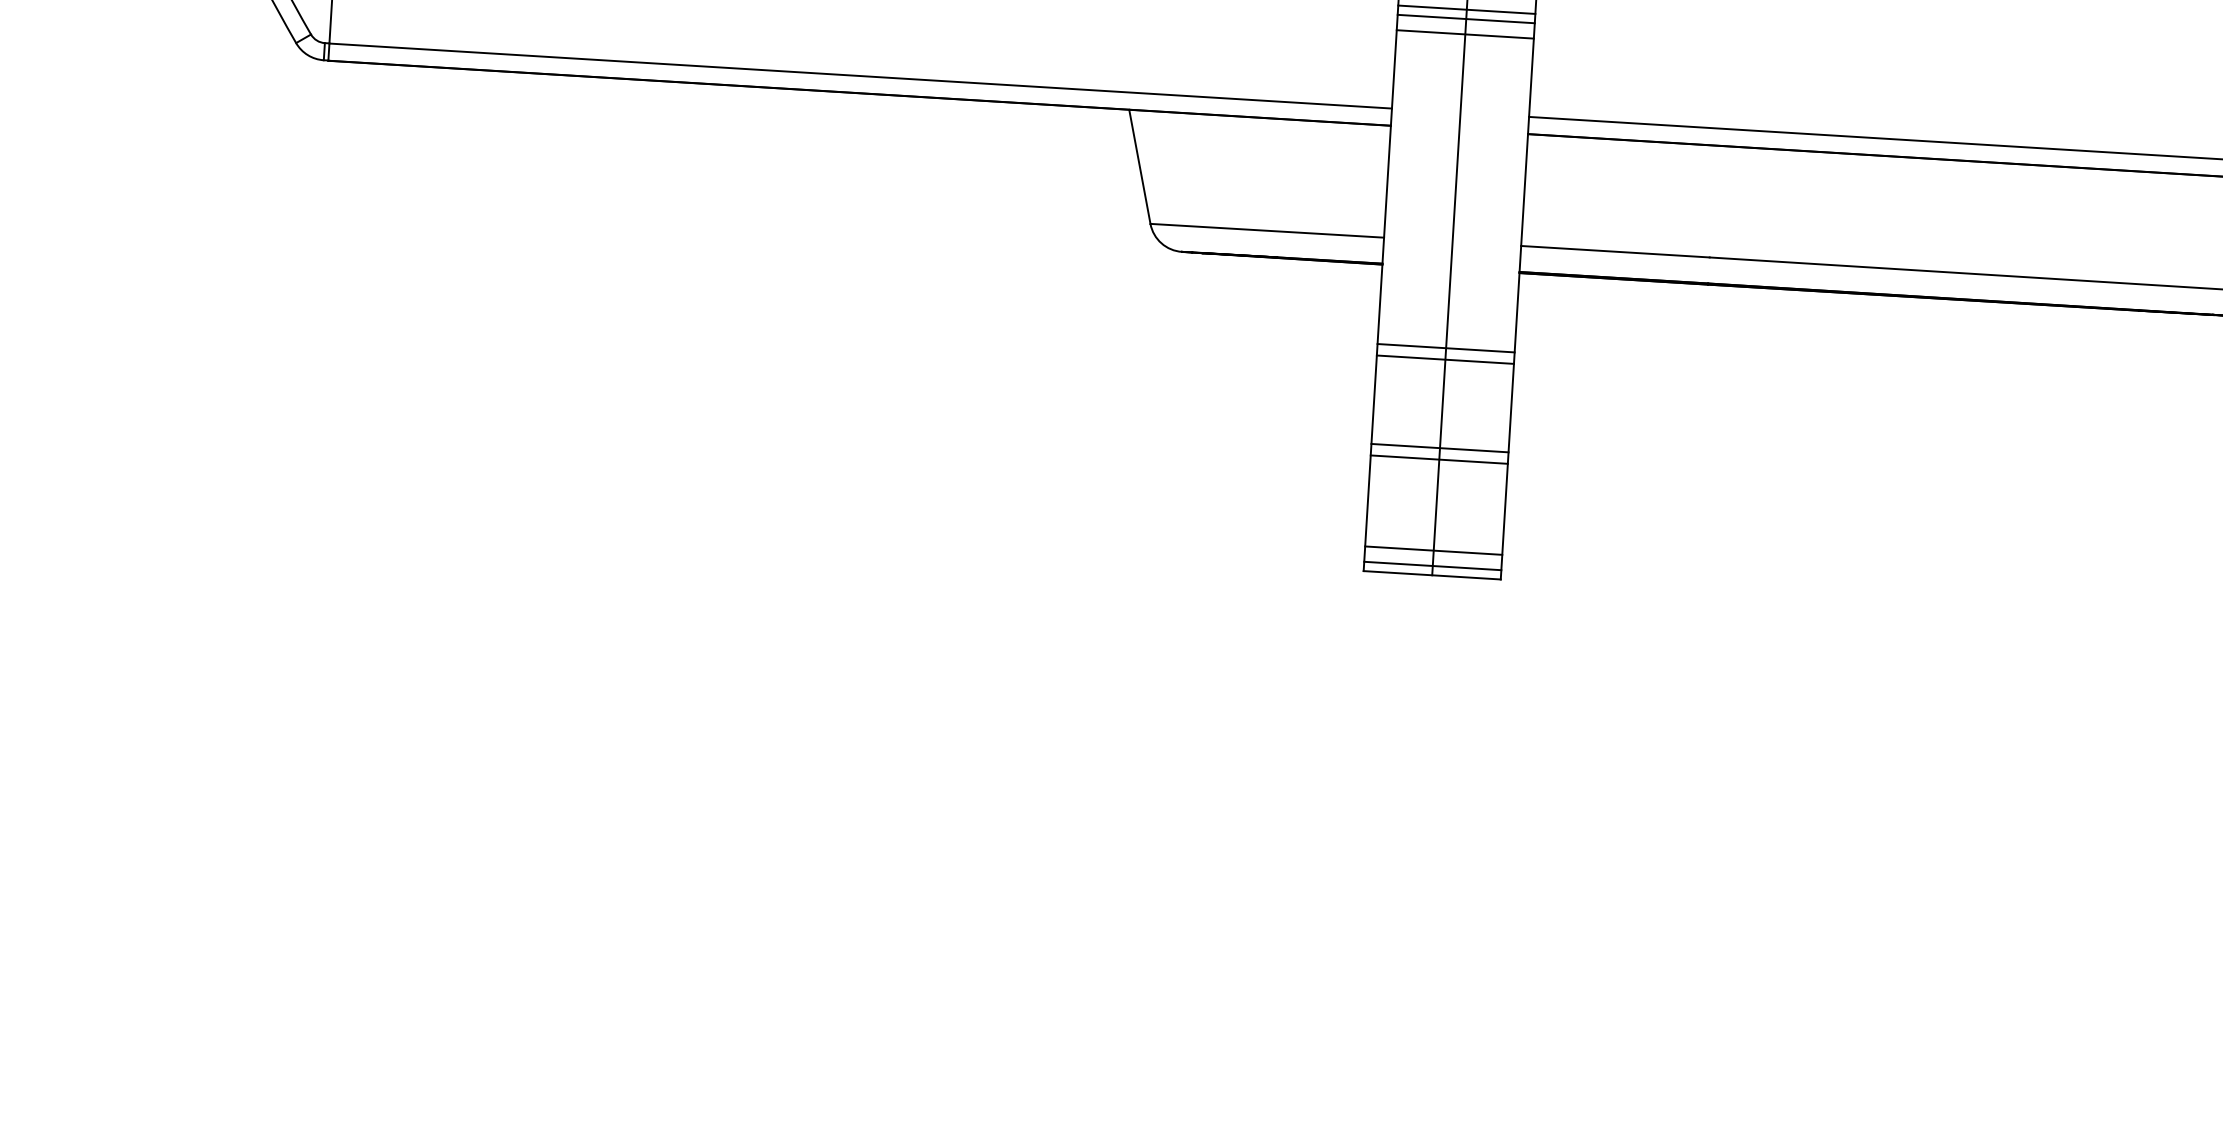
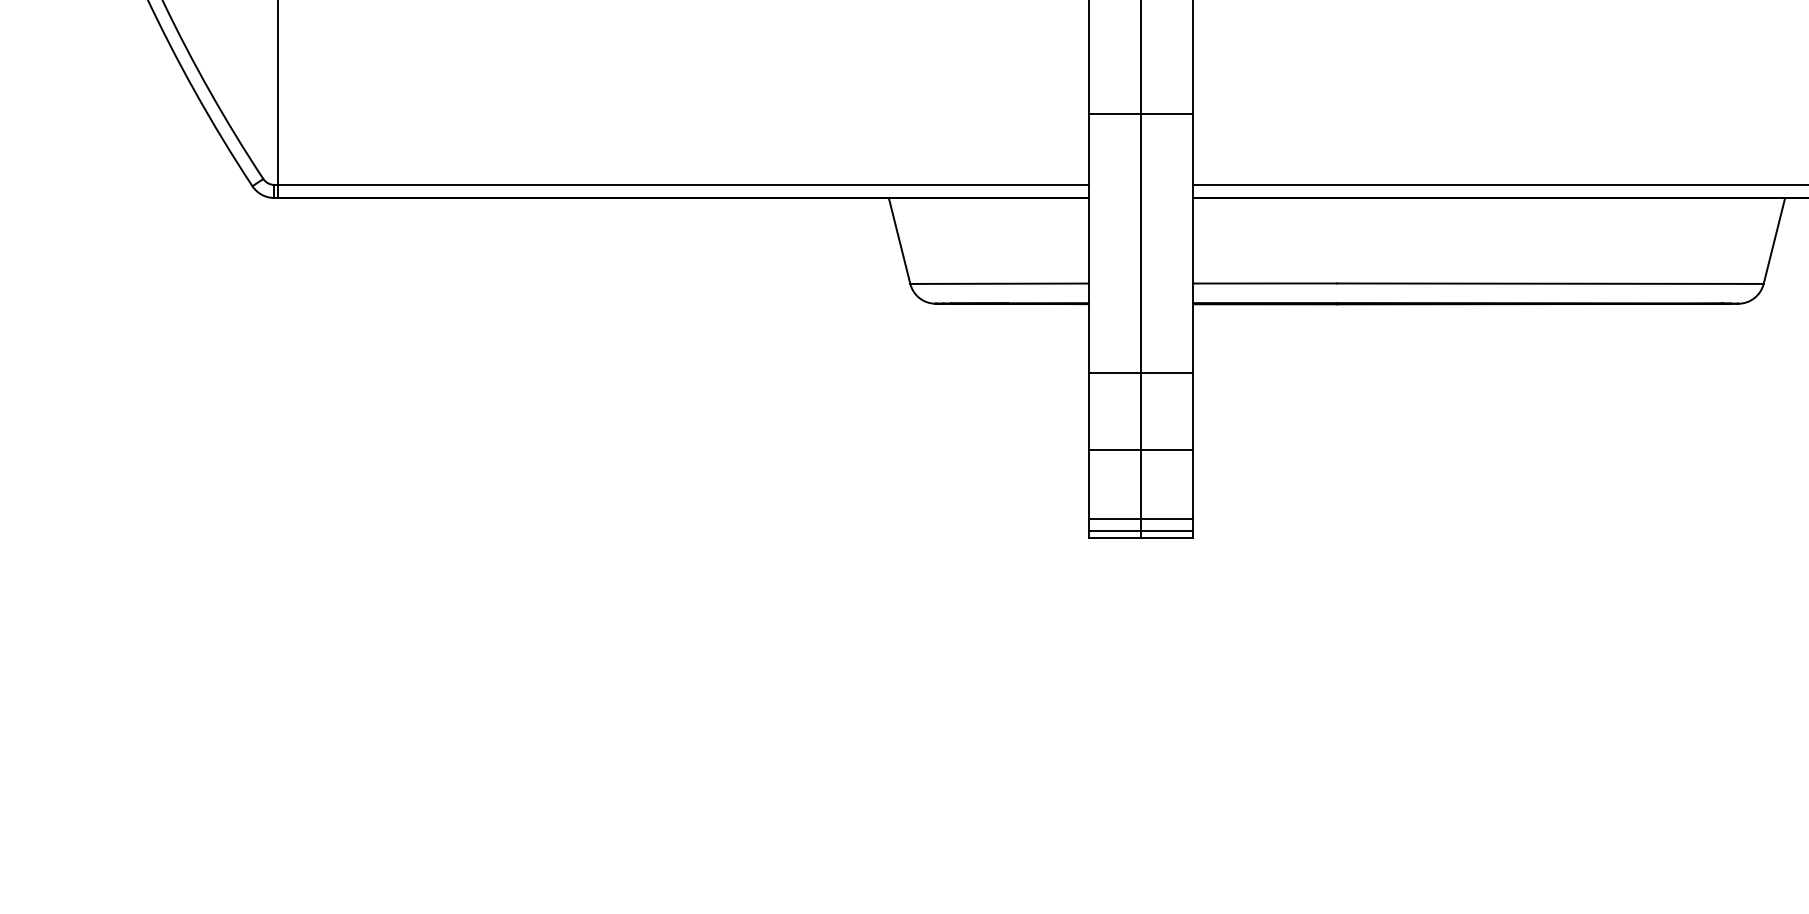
line: (1466, 9) -> (1140, 106), removed
line: (1464, 34) -> (1140, 125), removed
line: (1445, 347) -> (1140, 364), removed
line: (1439, 447) -> (1140, 440), removed

